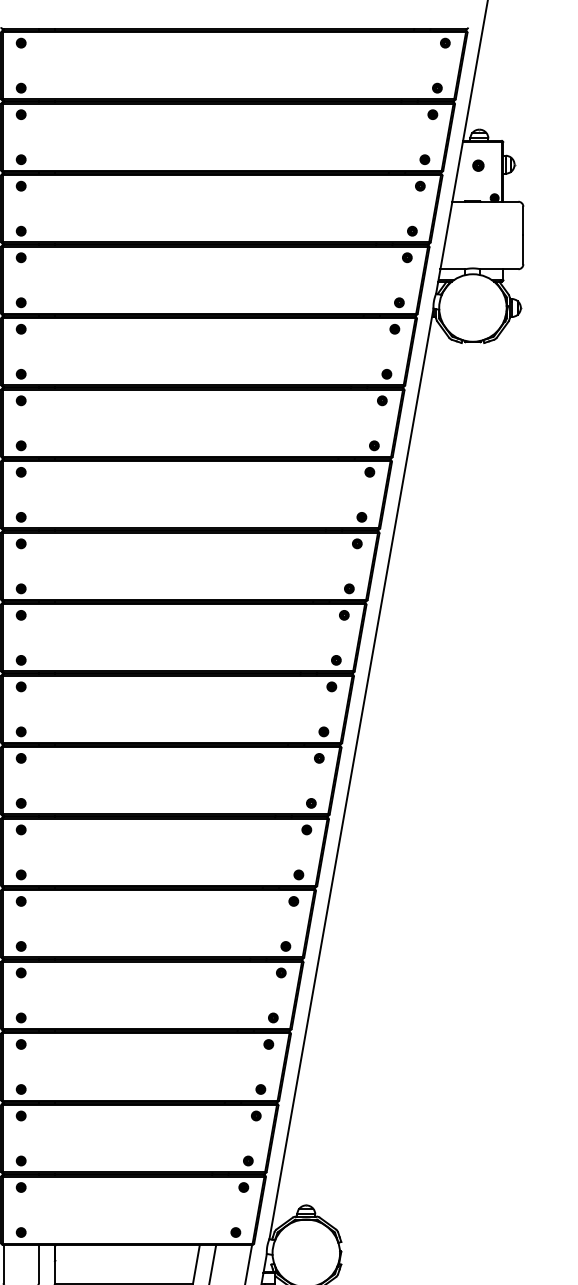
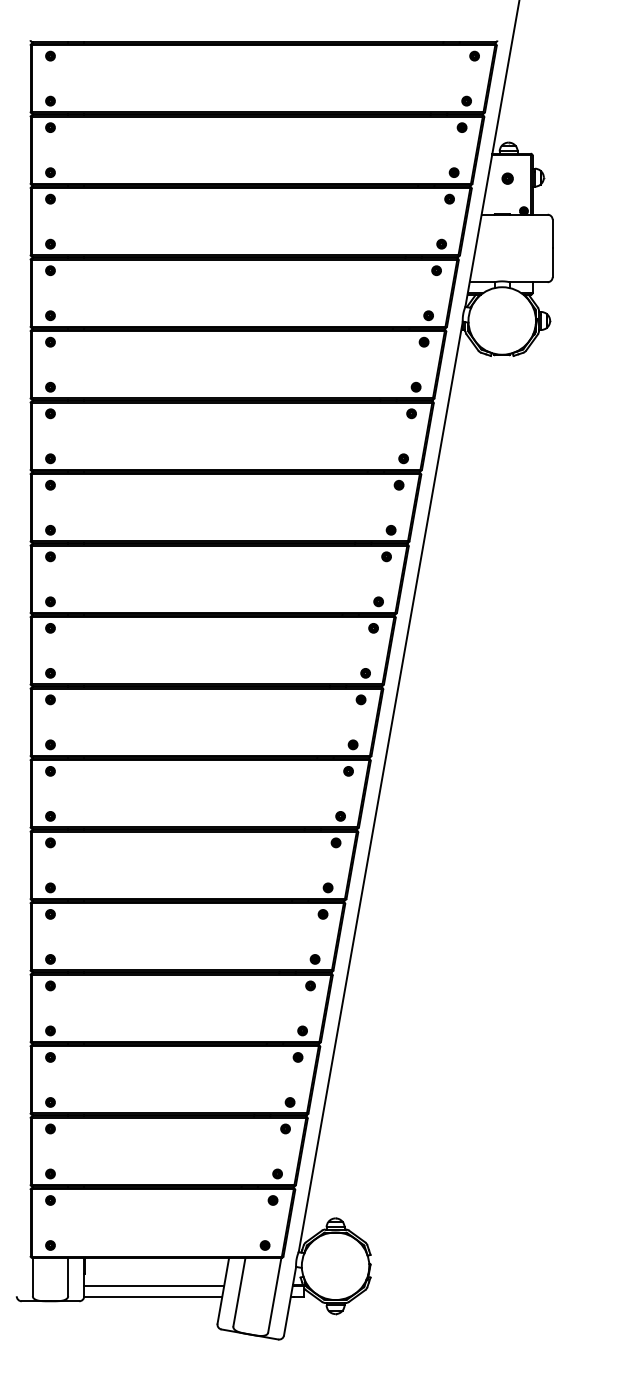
line: (125, 1273) -> (154, 1286), added

